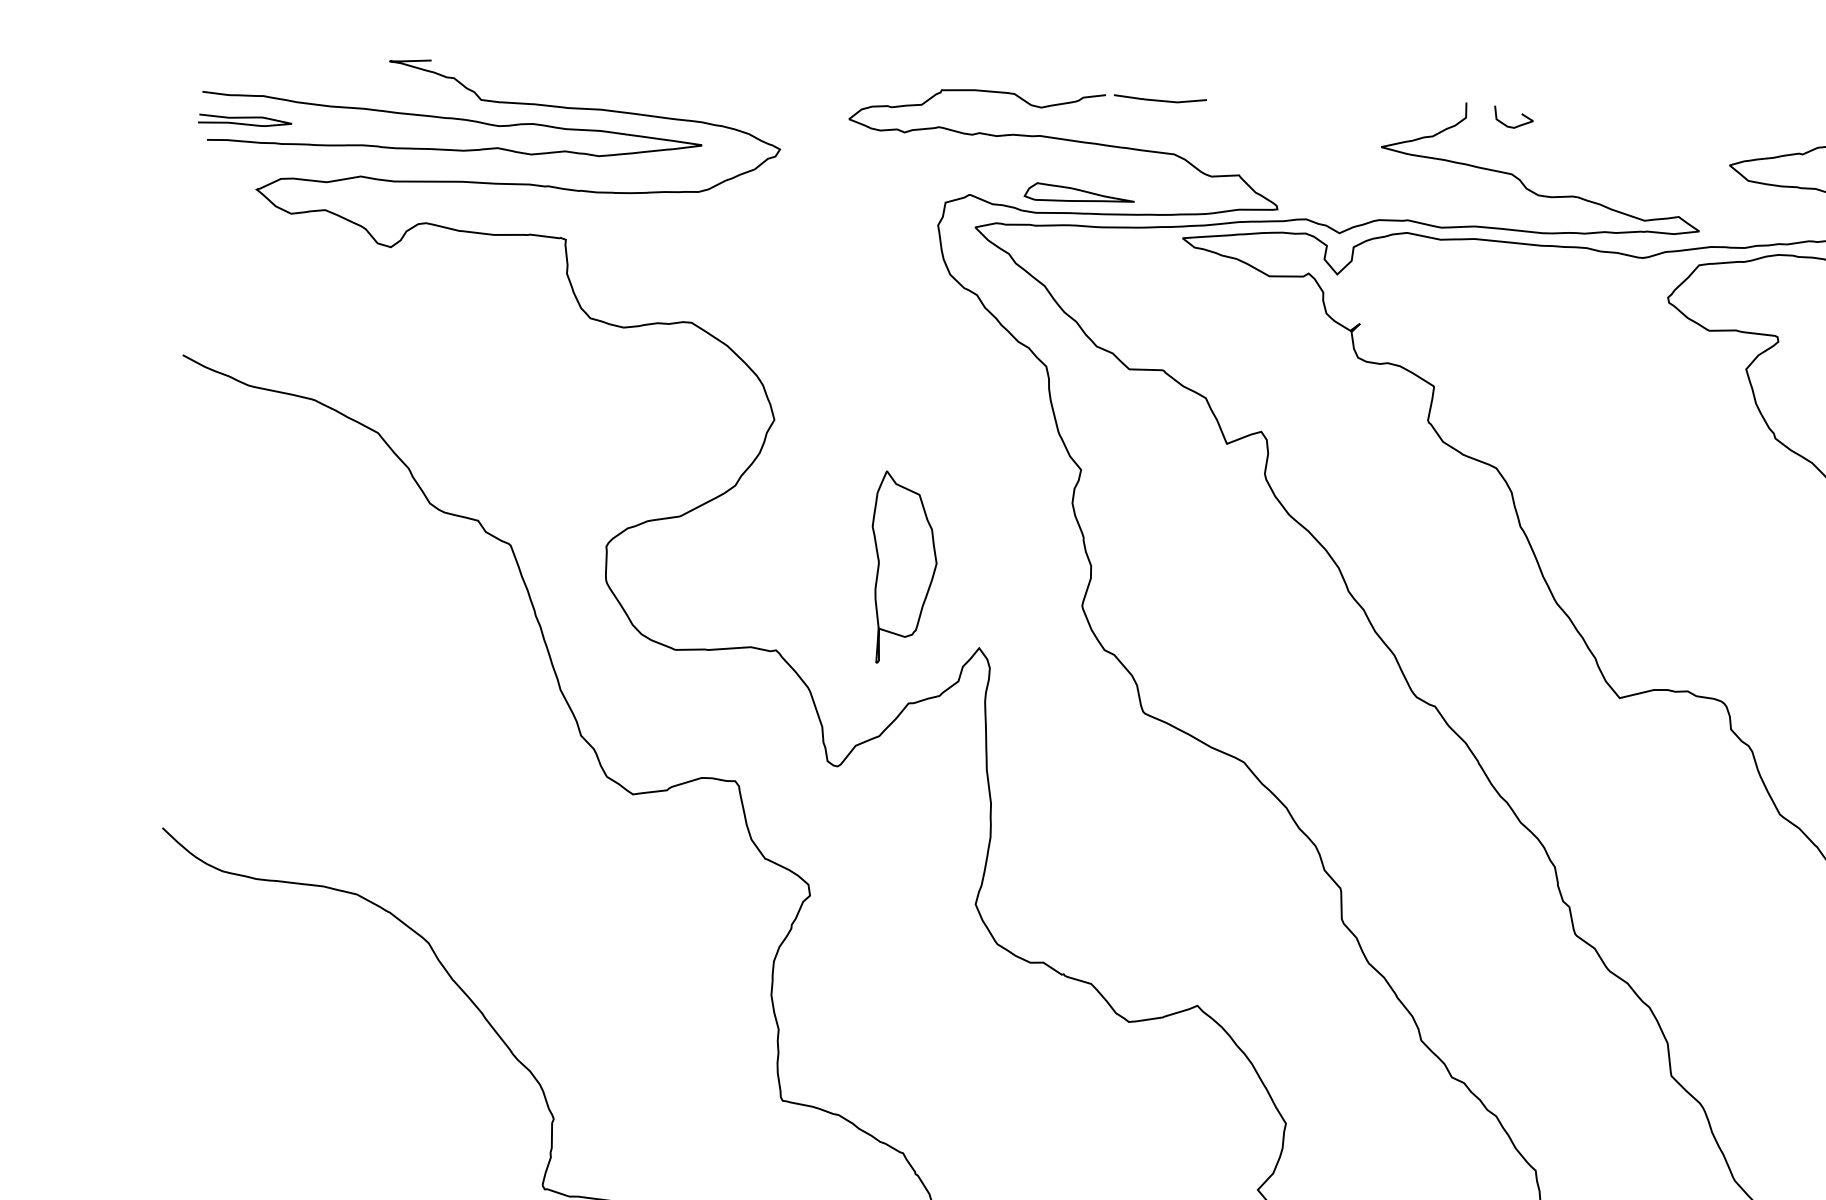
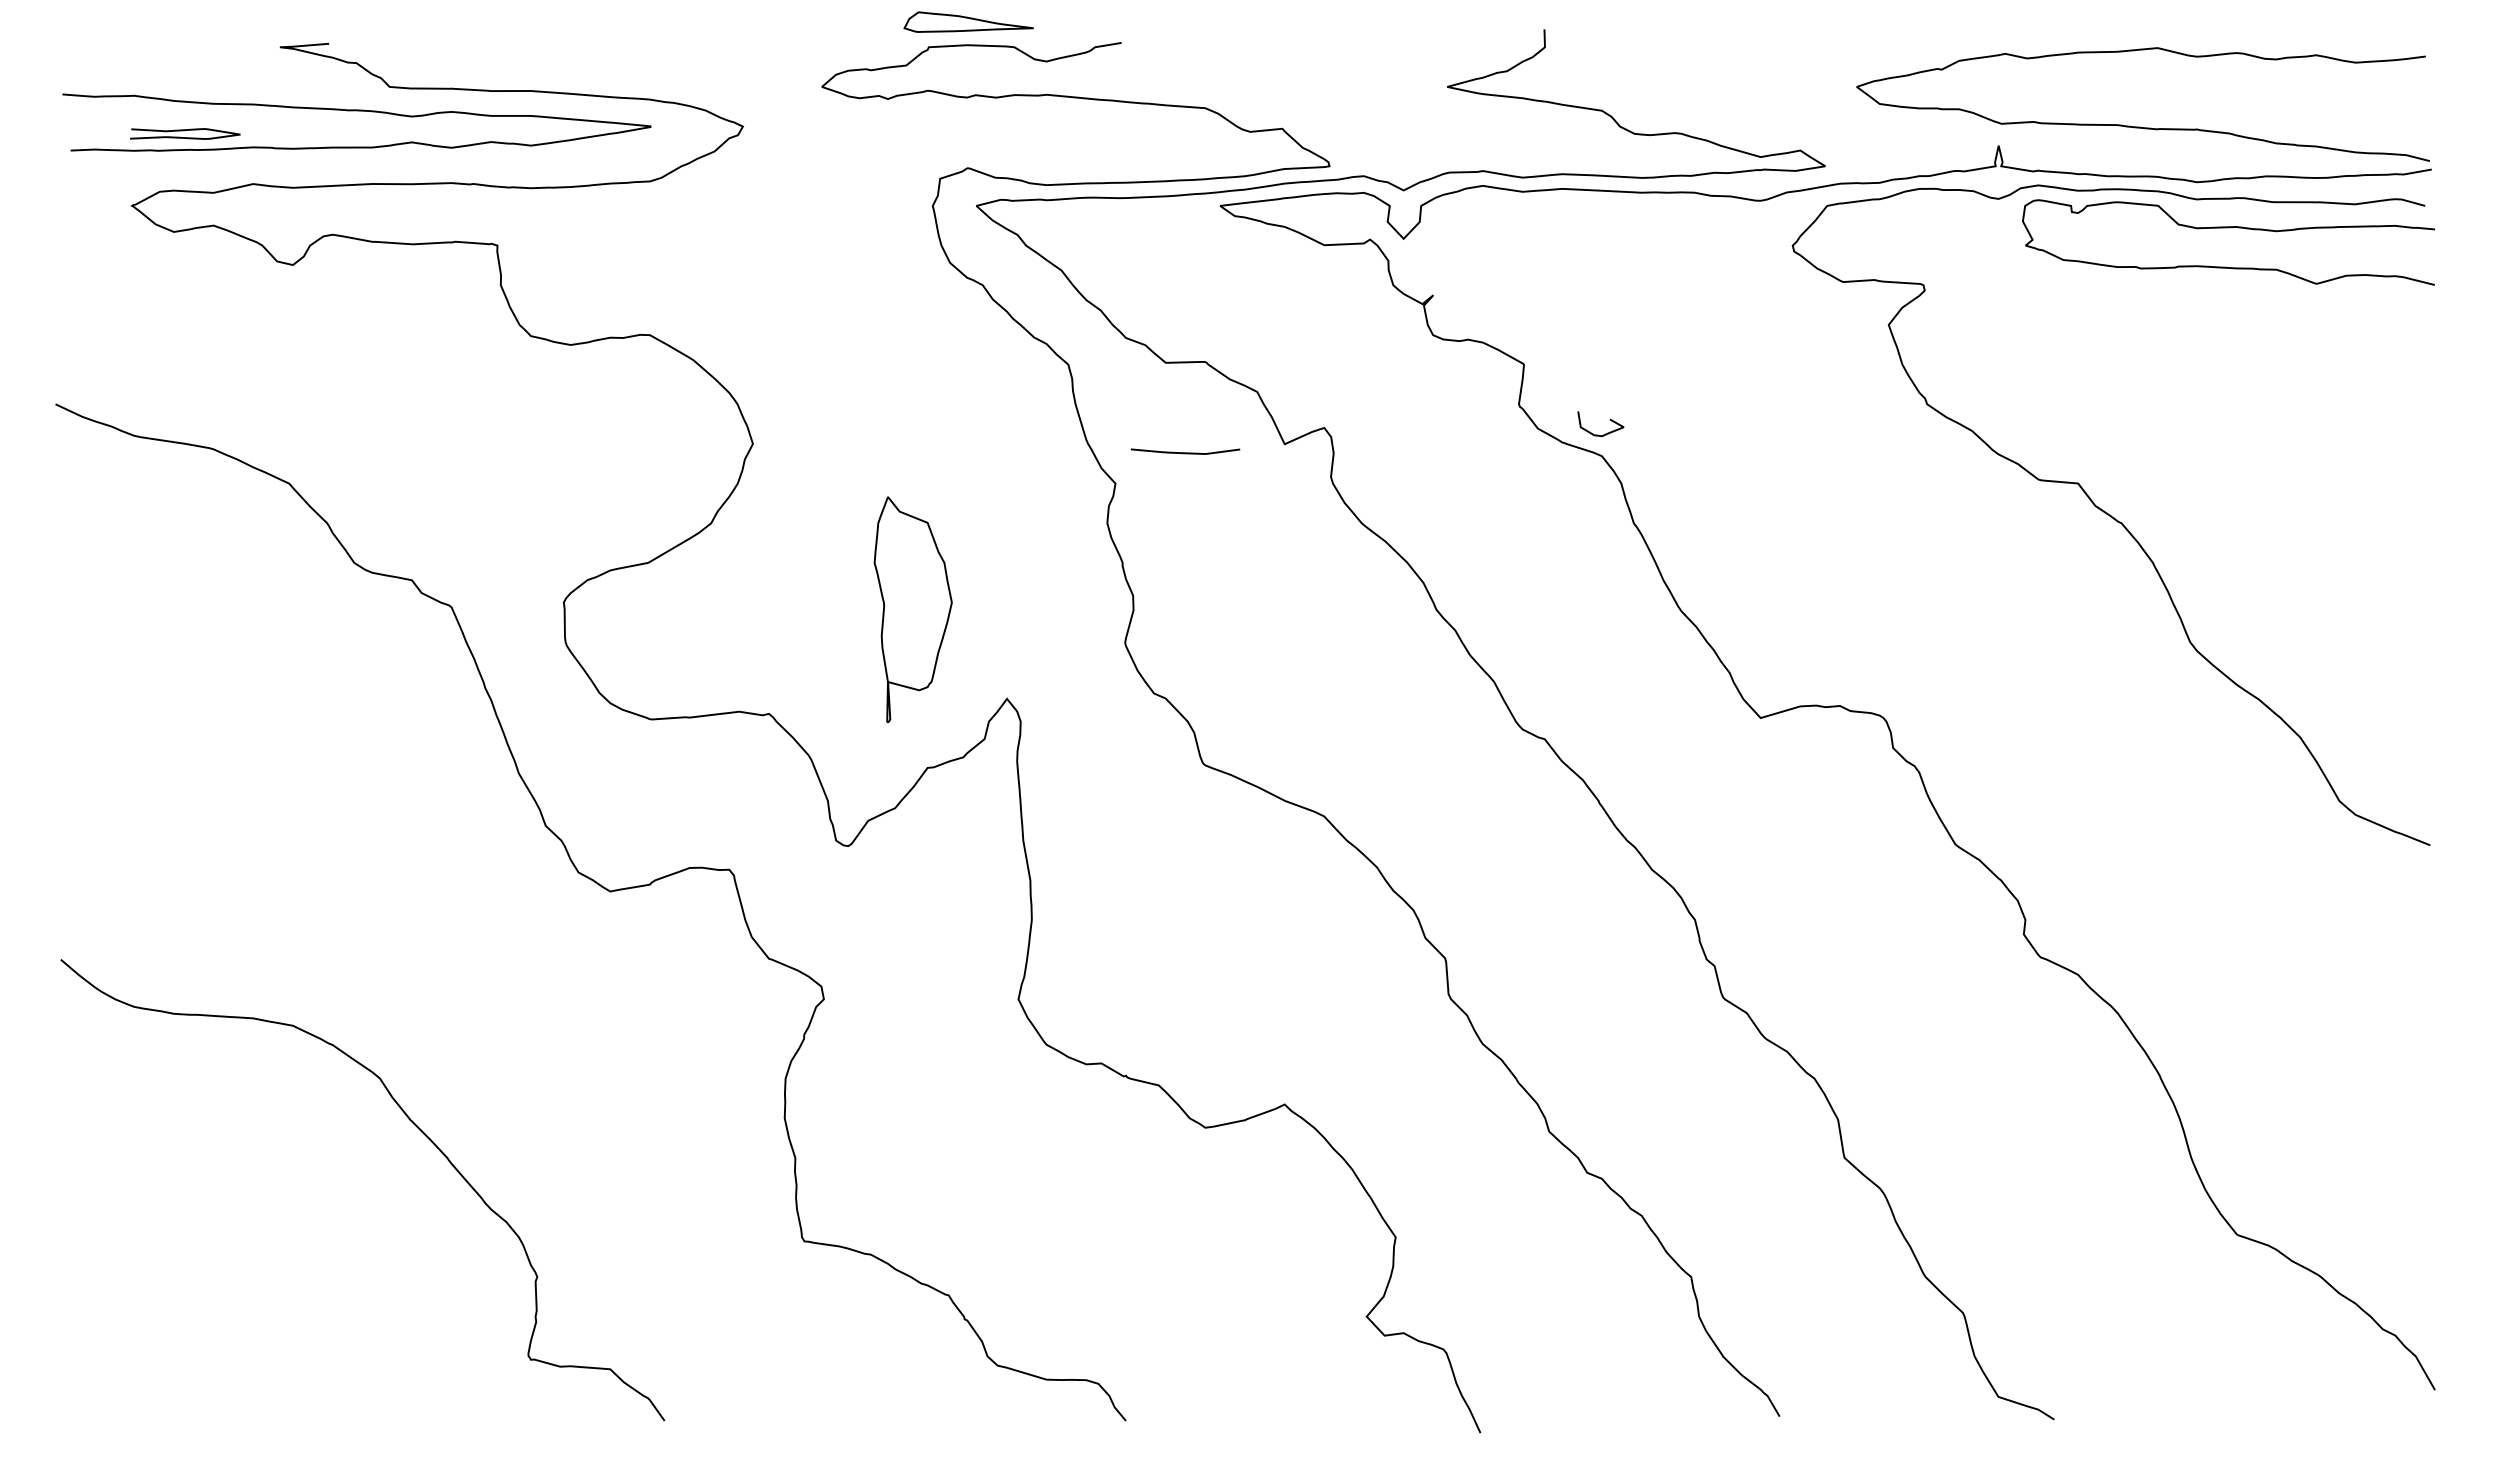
curve: (1160, 100) -> (1185, 452), moved
curve: (1521, 114) -> (1609, 420), moved
curve: (244, 118) -> (184, 131), moved
part: (1079, 193) -> (968, 21), moved

